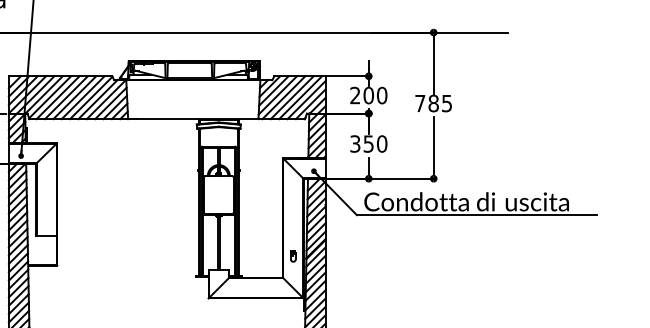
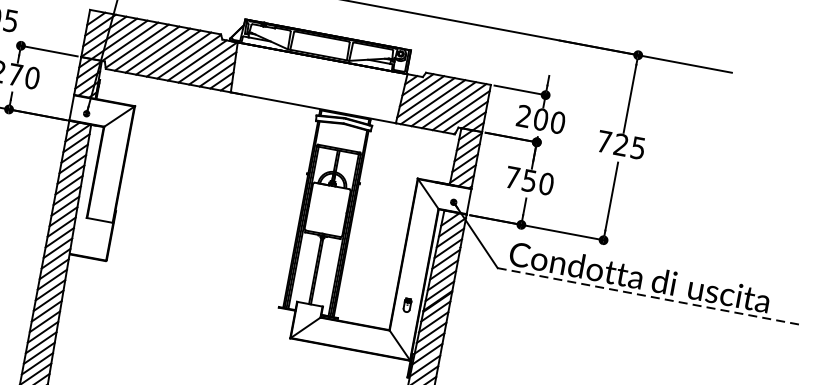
text: (433, 103) -> (621, 144), 785 -> 725
text: (355, 143) -> (512, 177), 350 -> 750
line: (476, 215) -> (648, 296), solid -> dashed

